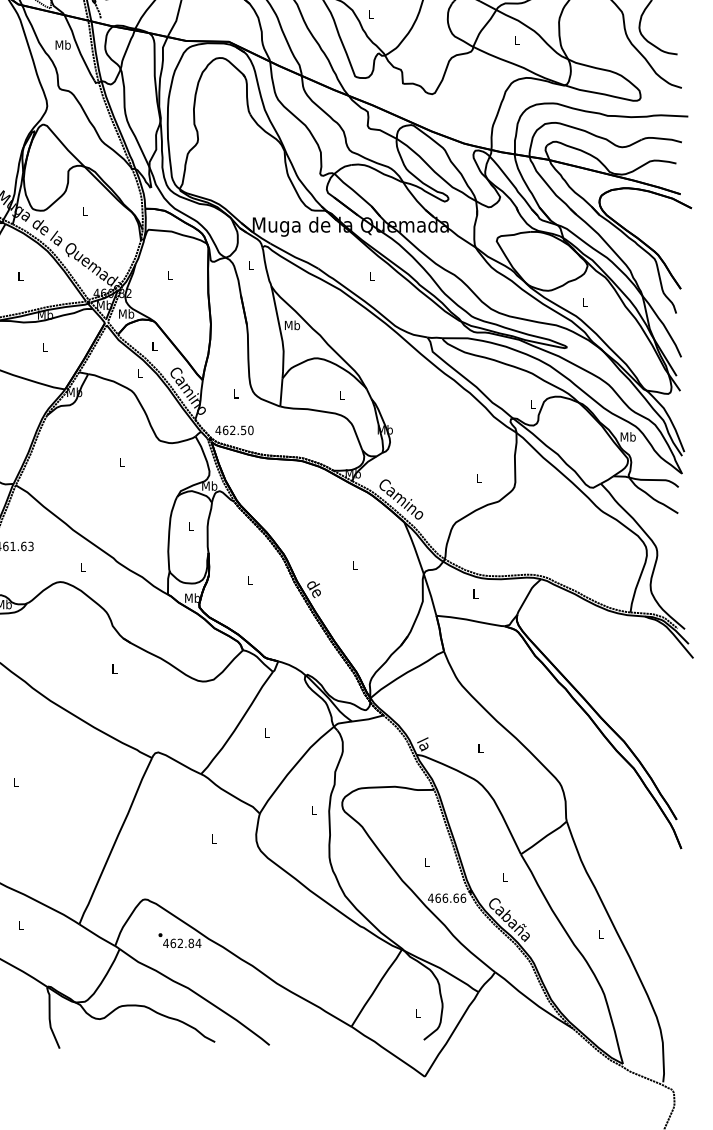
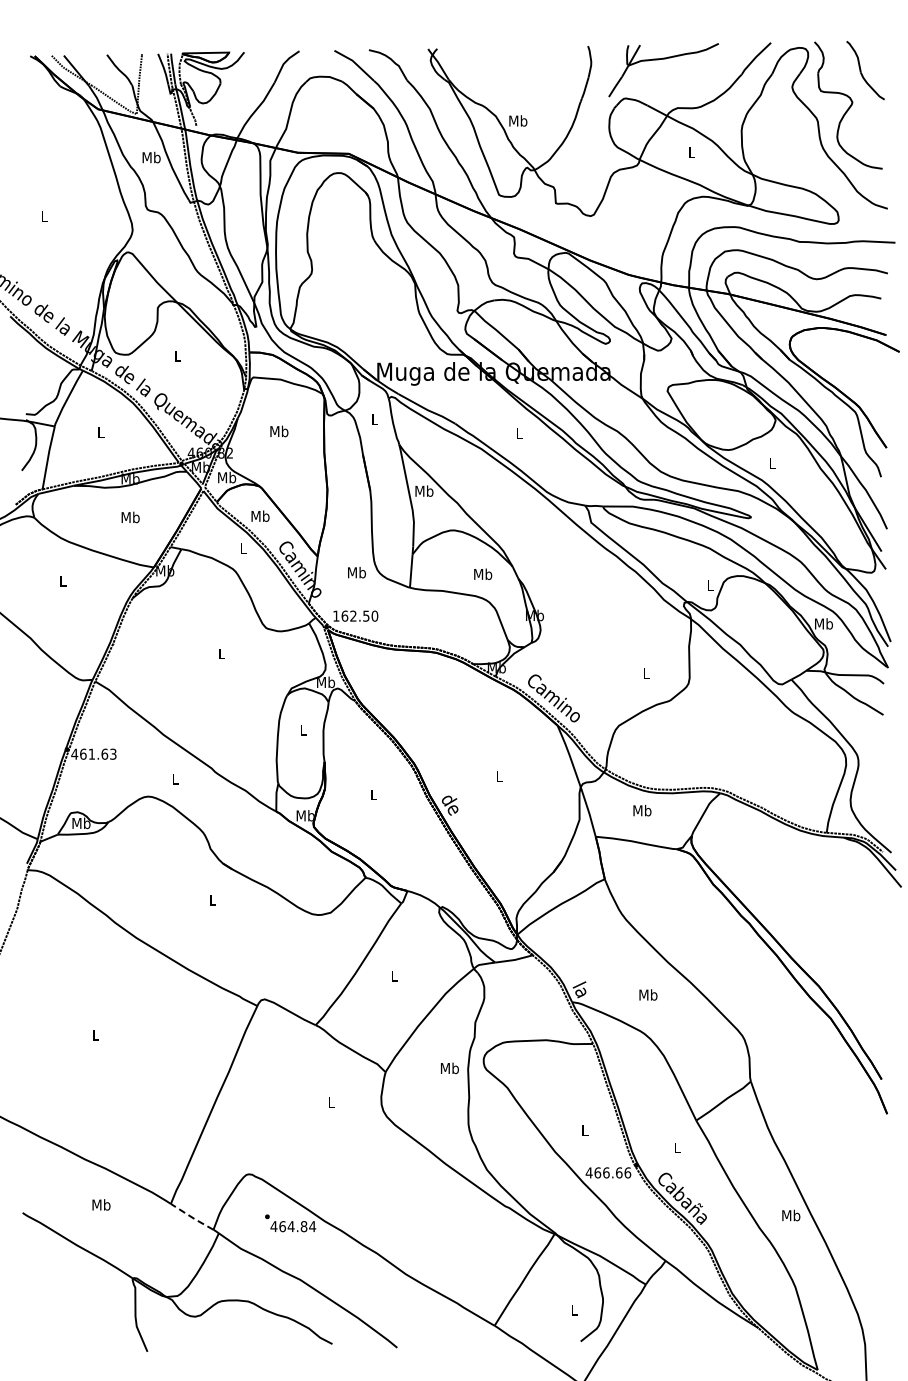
text: (371, 13) -> (518, 120), L -> Mb
text: (170, 275) -> (279, 431), L -> Mb
text: (154, 345) -> (260, 515), L -> Mb
text: (45, 347) -> (130, 517), L -> Mb
text: (235, 393) -> (356, 572), L -> Mb
text: (342, 394) -> (483, 573), L -> Mb
text: (217, 429) -> (335, 615), 462.50 -> 162.50
text: (475, 593) -> (642, 810), L -> Mb
text: (480, 748) -> (648, 994), L -> Mb
text: (313, 810) -> (449, 1068), L -> Mb
text: (21, 924) -> (101, 1204), L -> Mb
text: (600, 934) -> (791, 1215), L -> Mb
line: (97, 935) -> (192, 1217), solid -> dashed
text: (179, 943) -> (290, 1226), 462.84 -> 464.84

